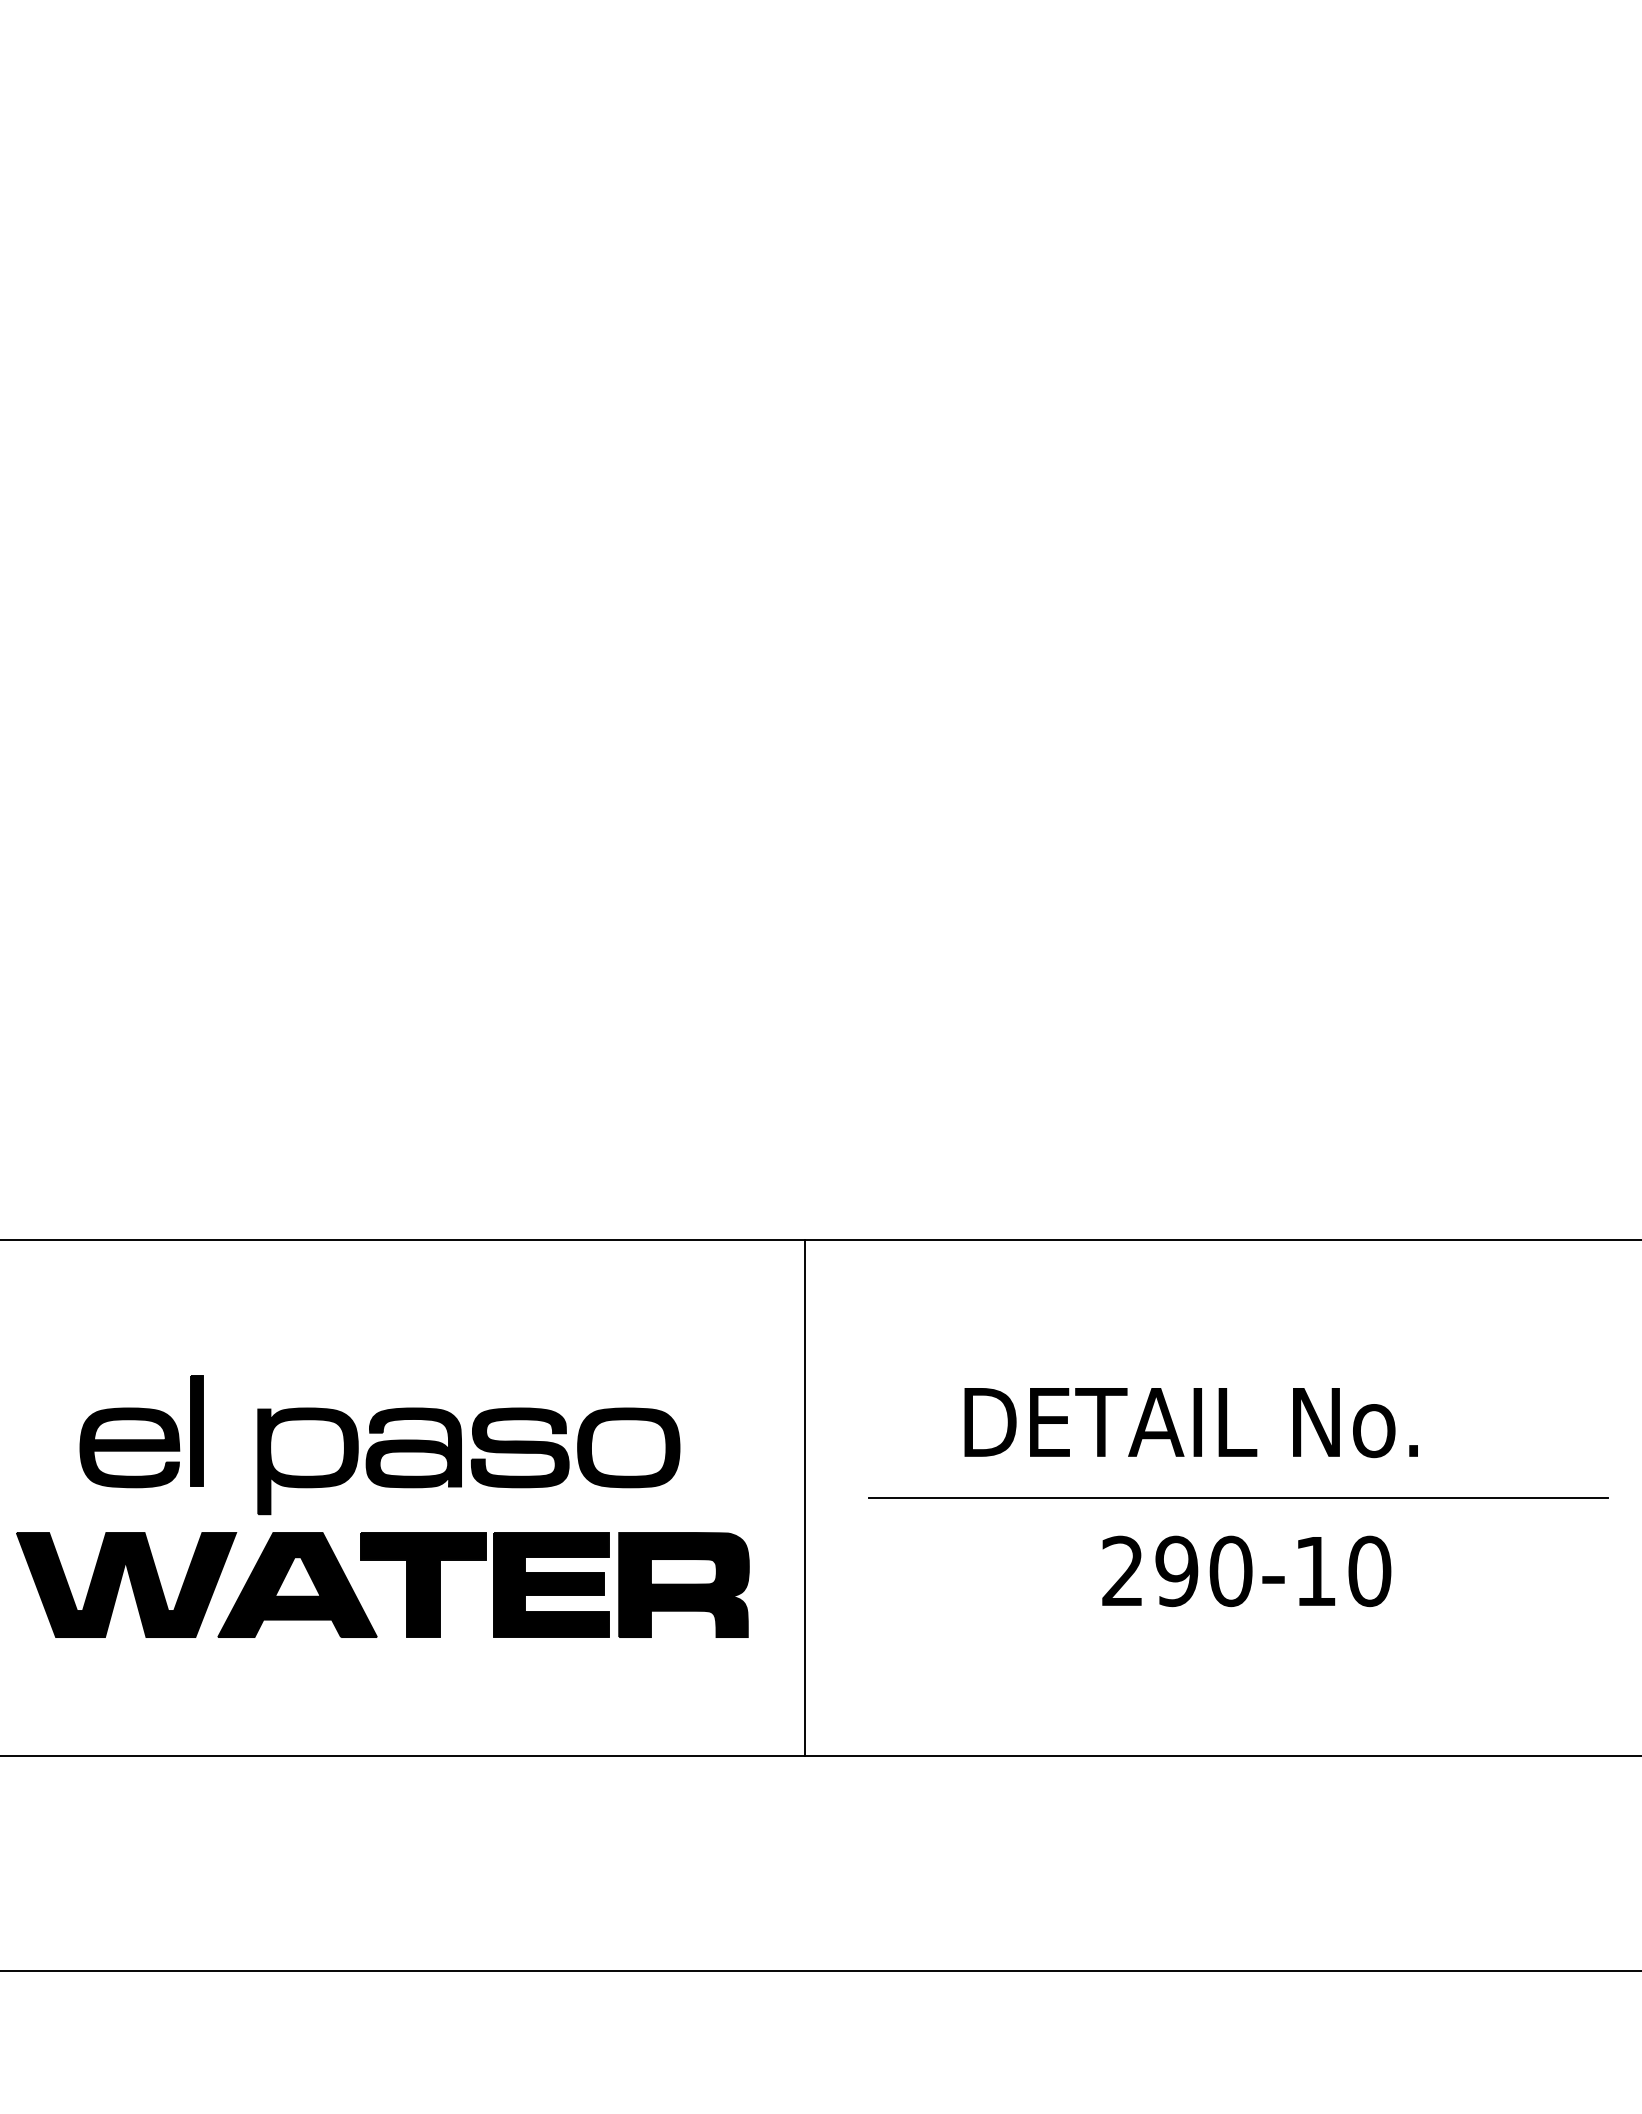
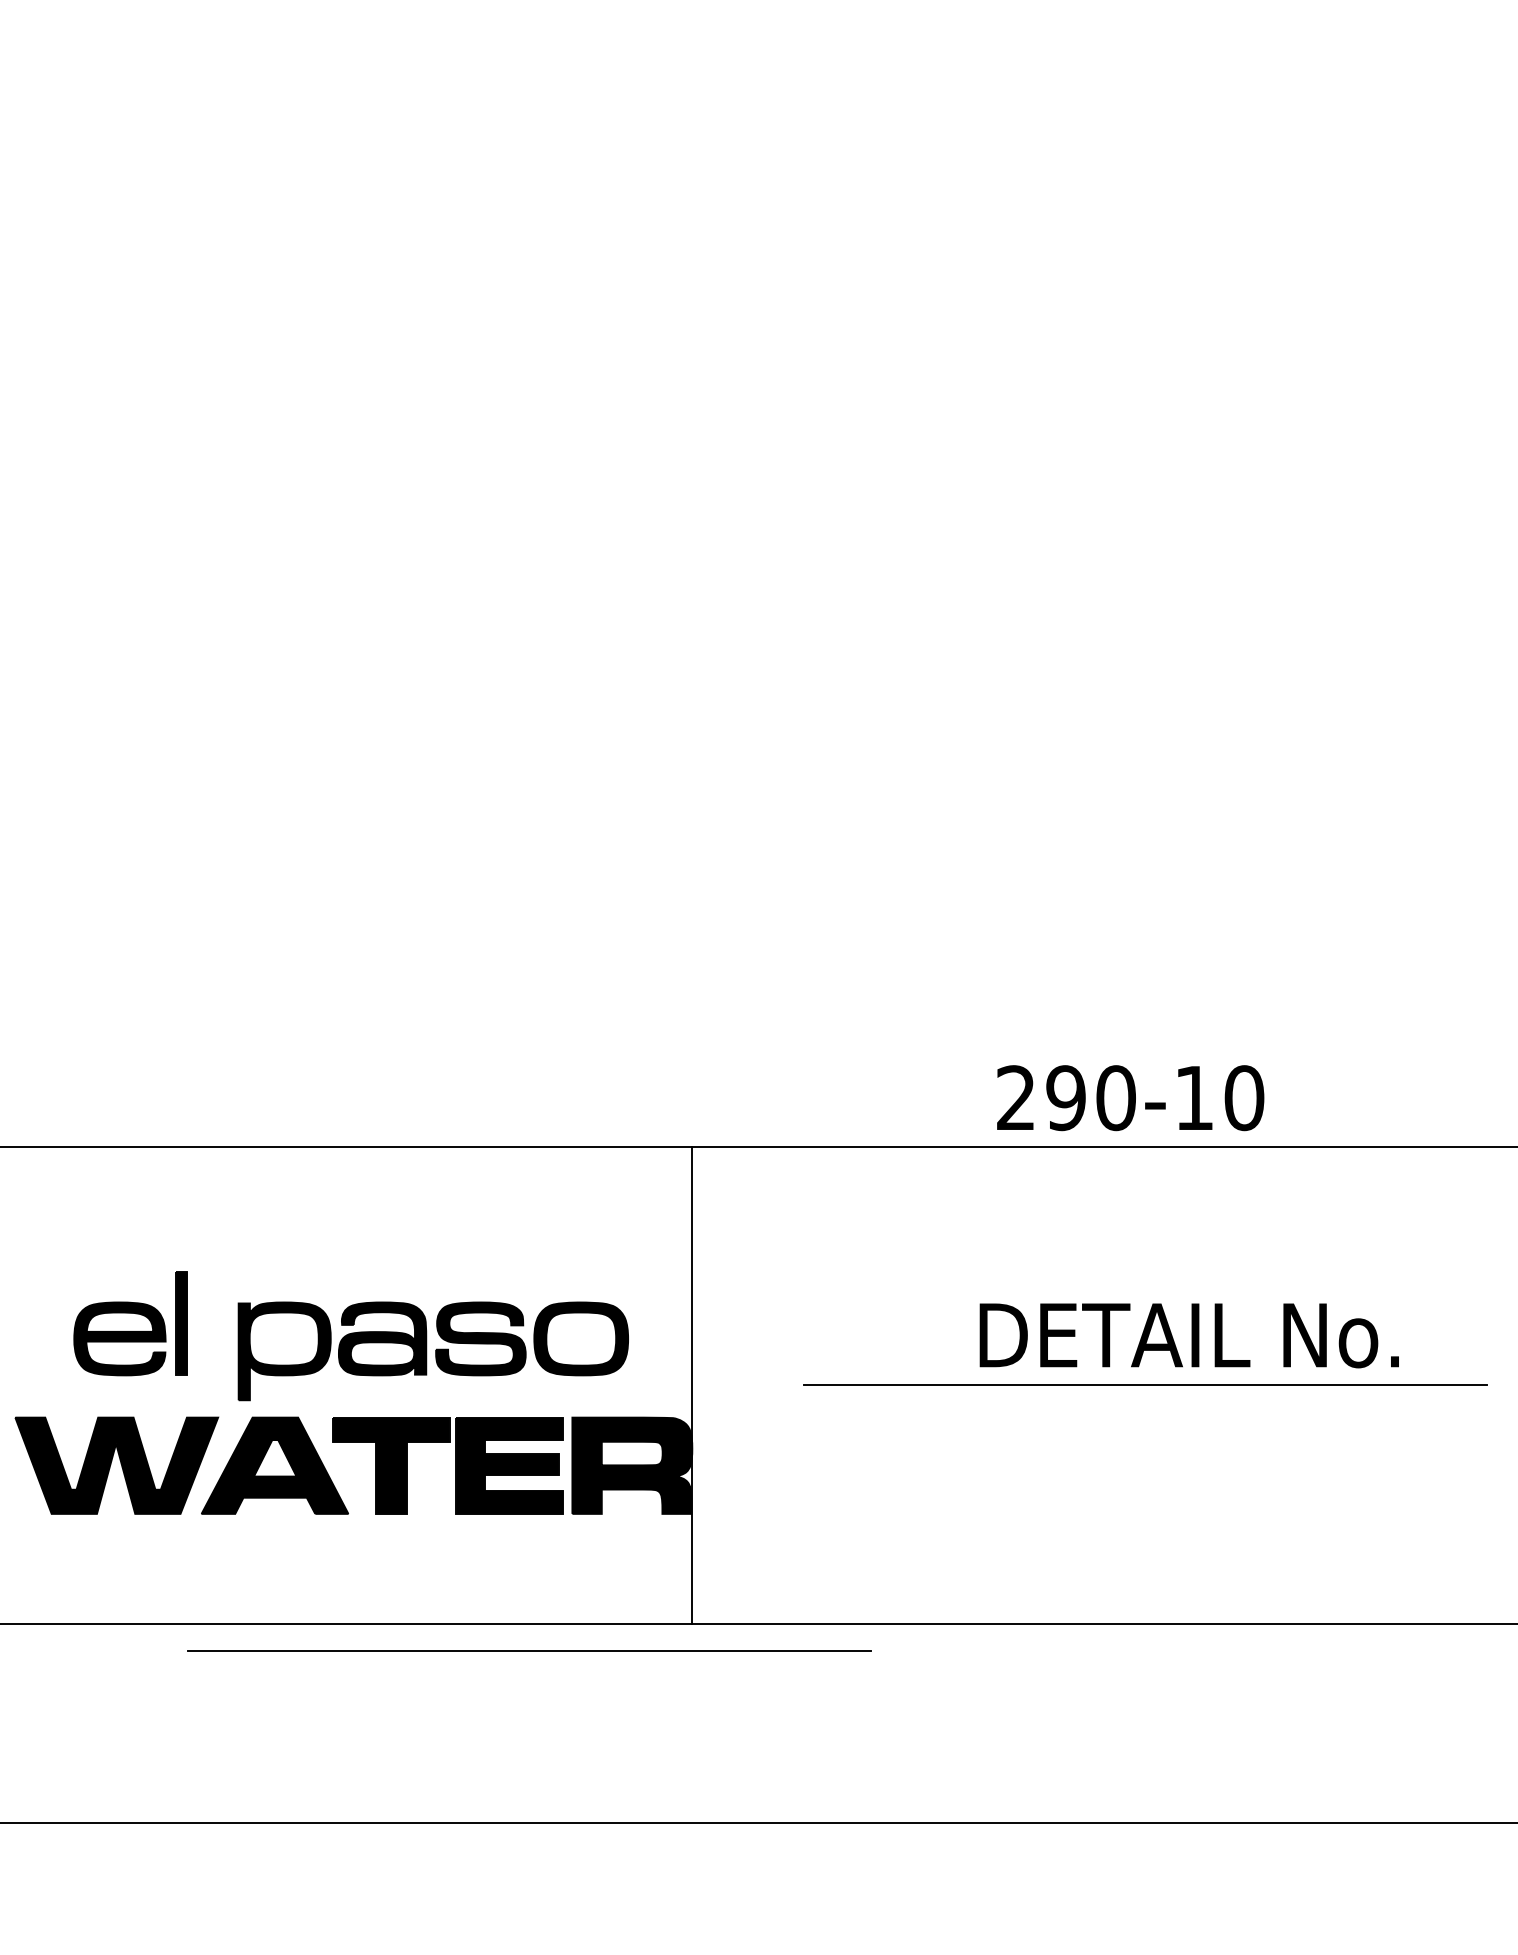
text: (1190, 1422) -> (1188, 1335), moved
line: (804, 1498) -> (691, 1385), moved
text: (1246, 1571) -> (1130, 1098), moved
line: (572, 1784) -> (529, 1650), added

